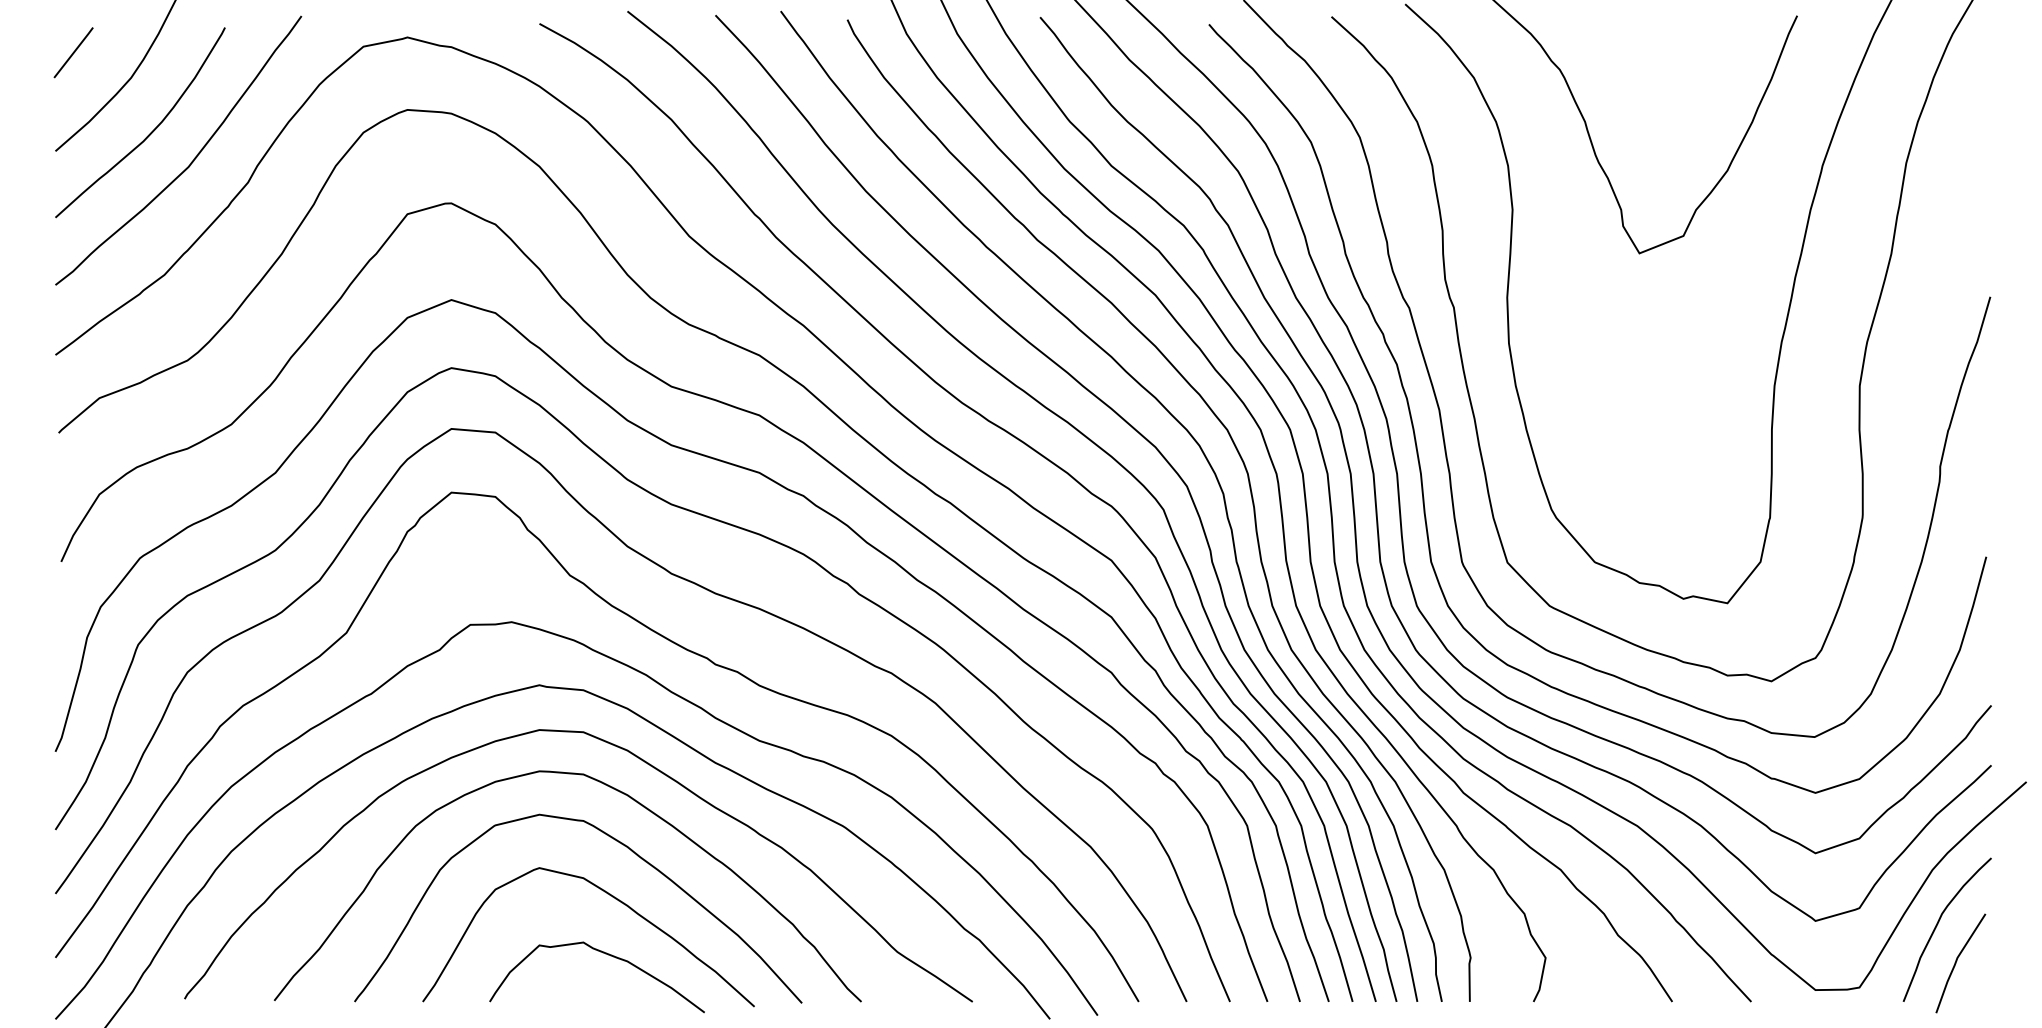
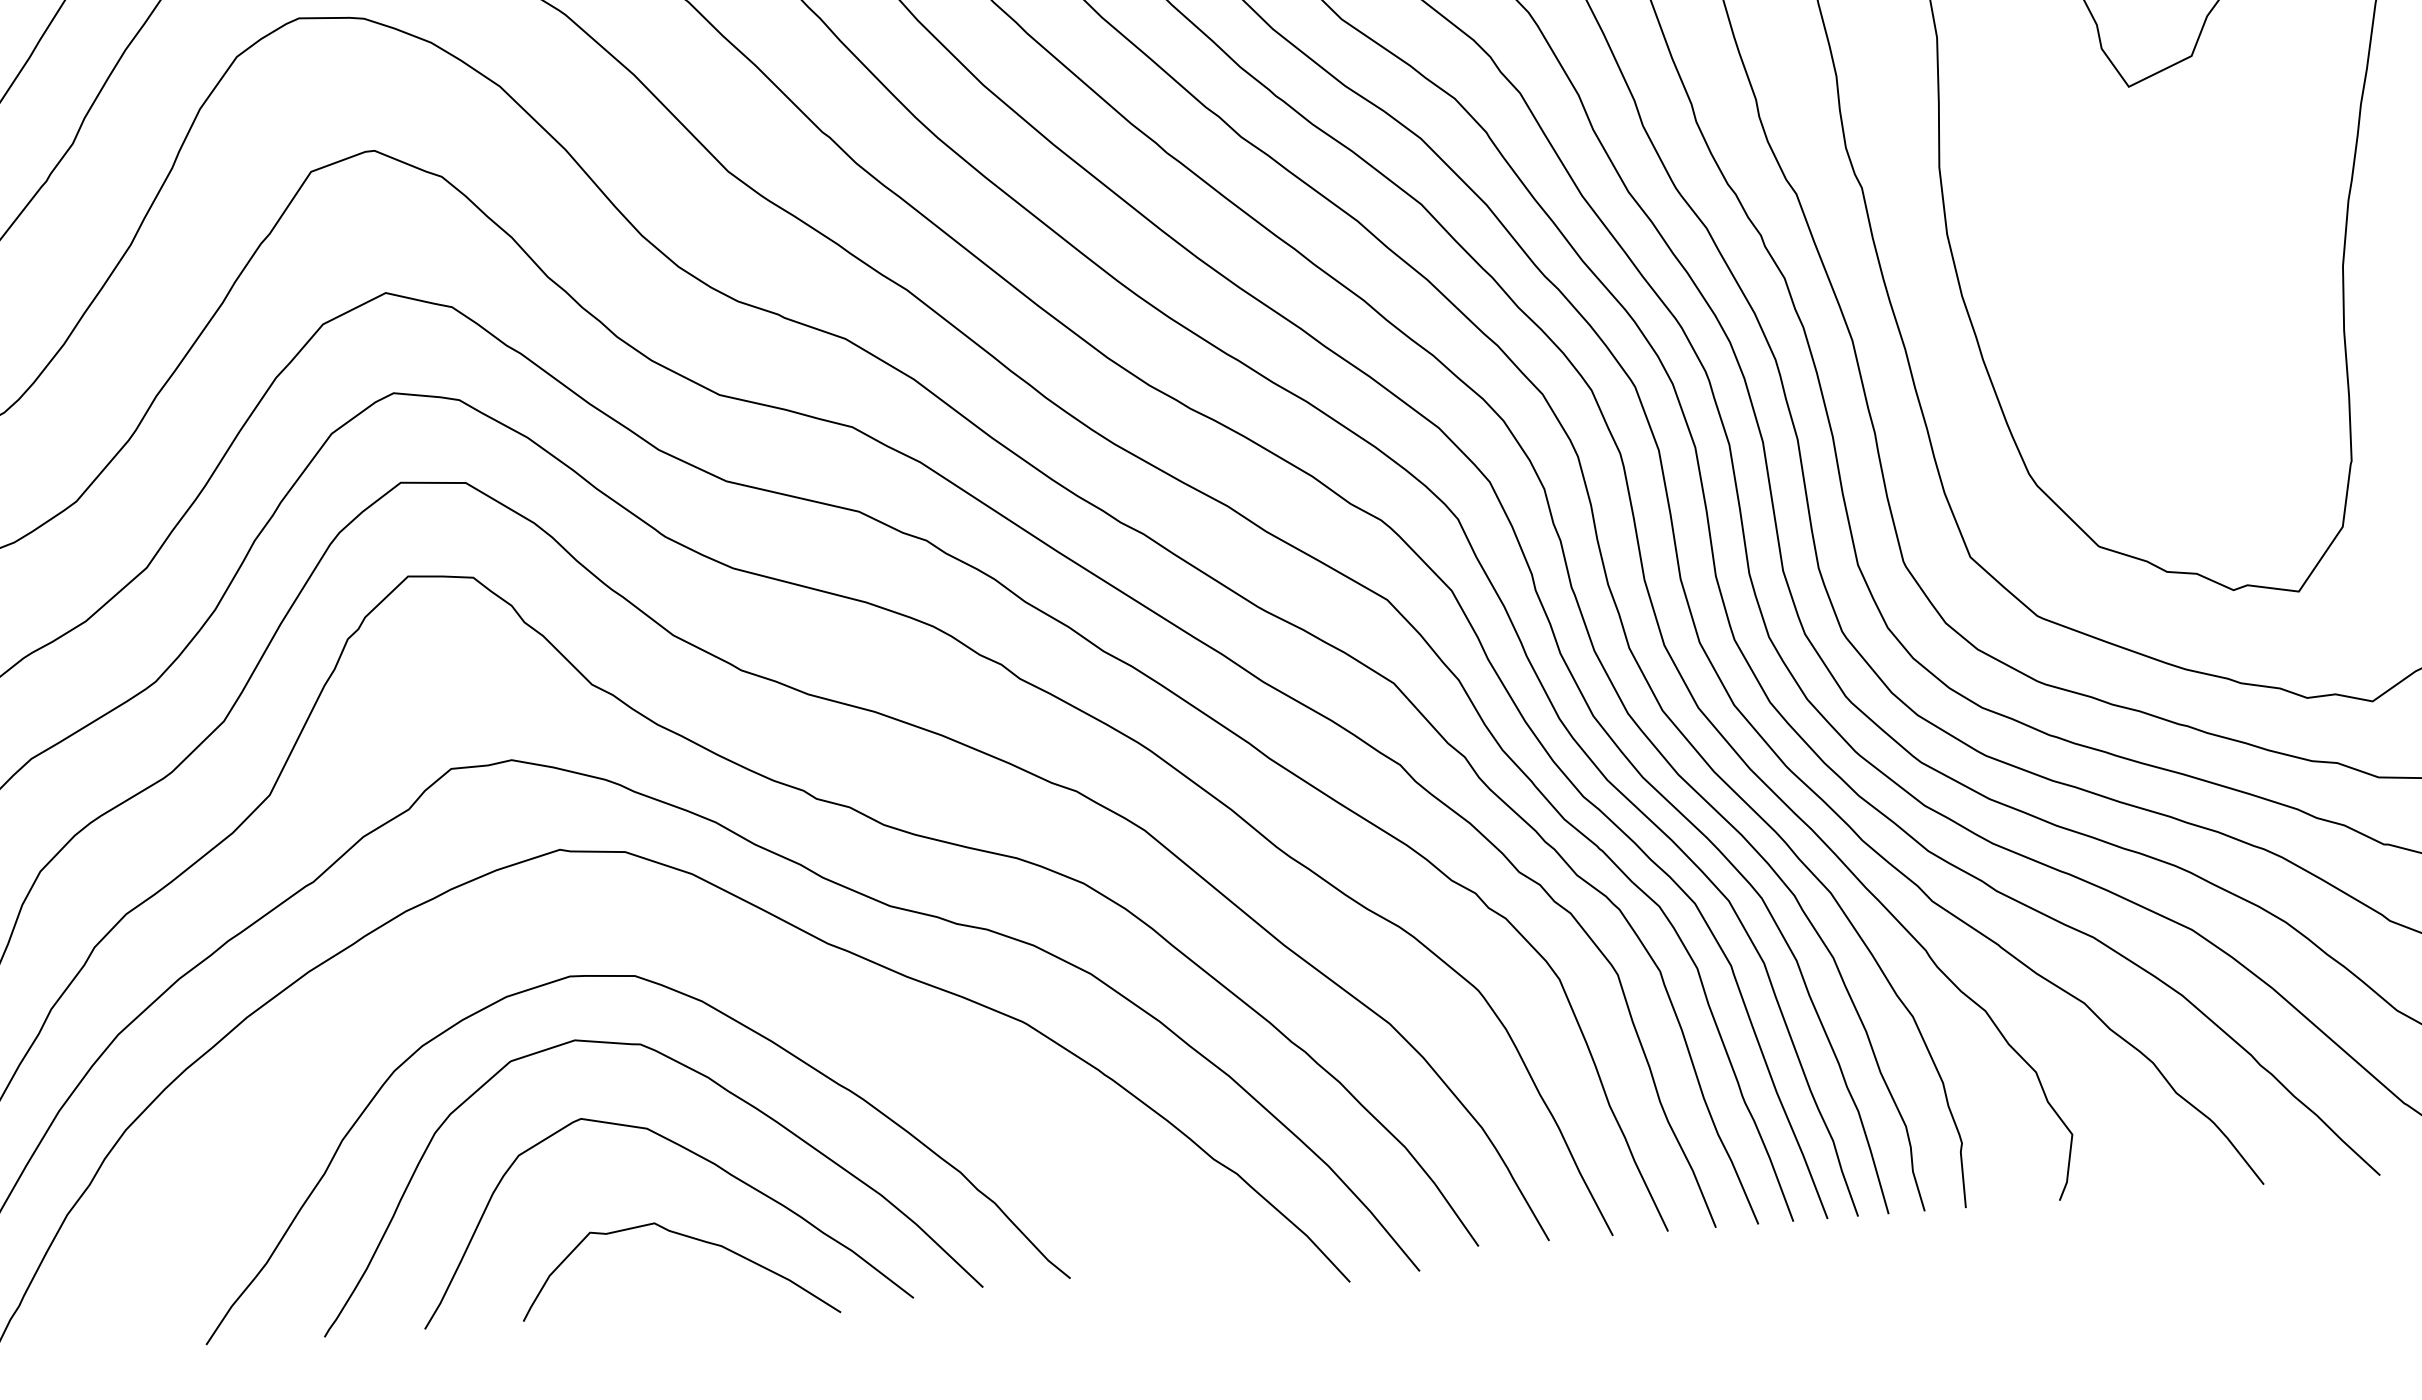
curve: (645, 763) -> (725, 952), removed

